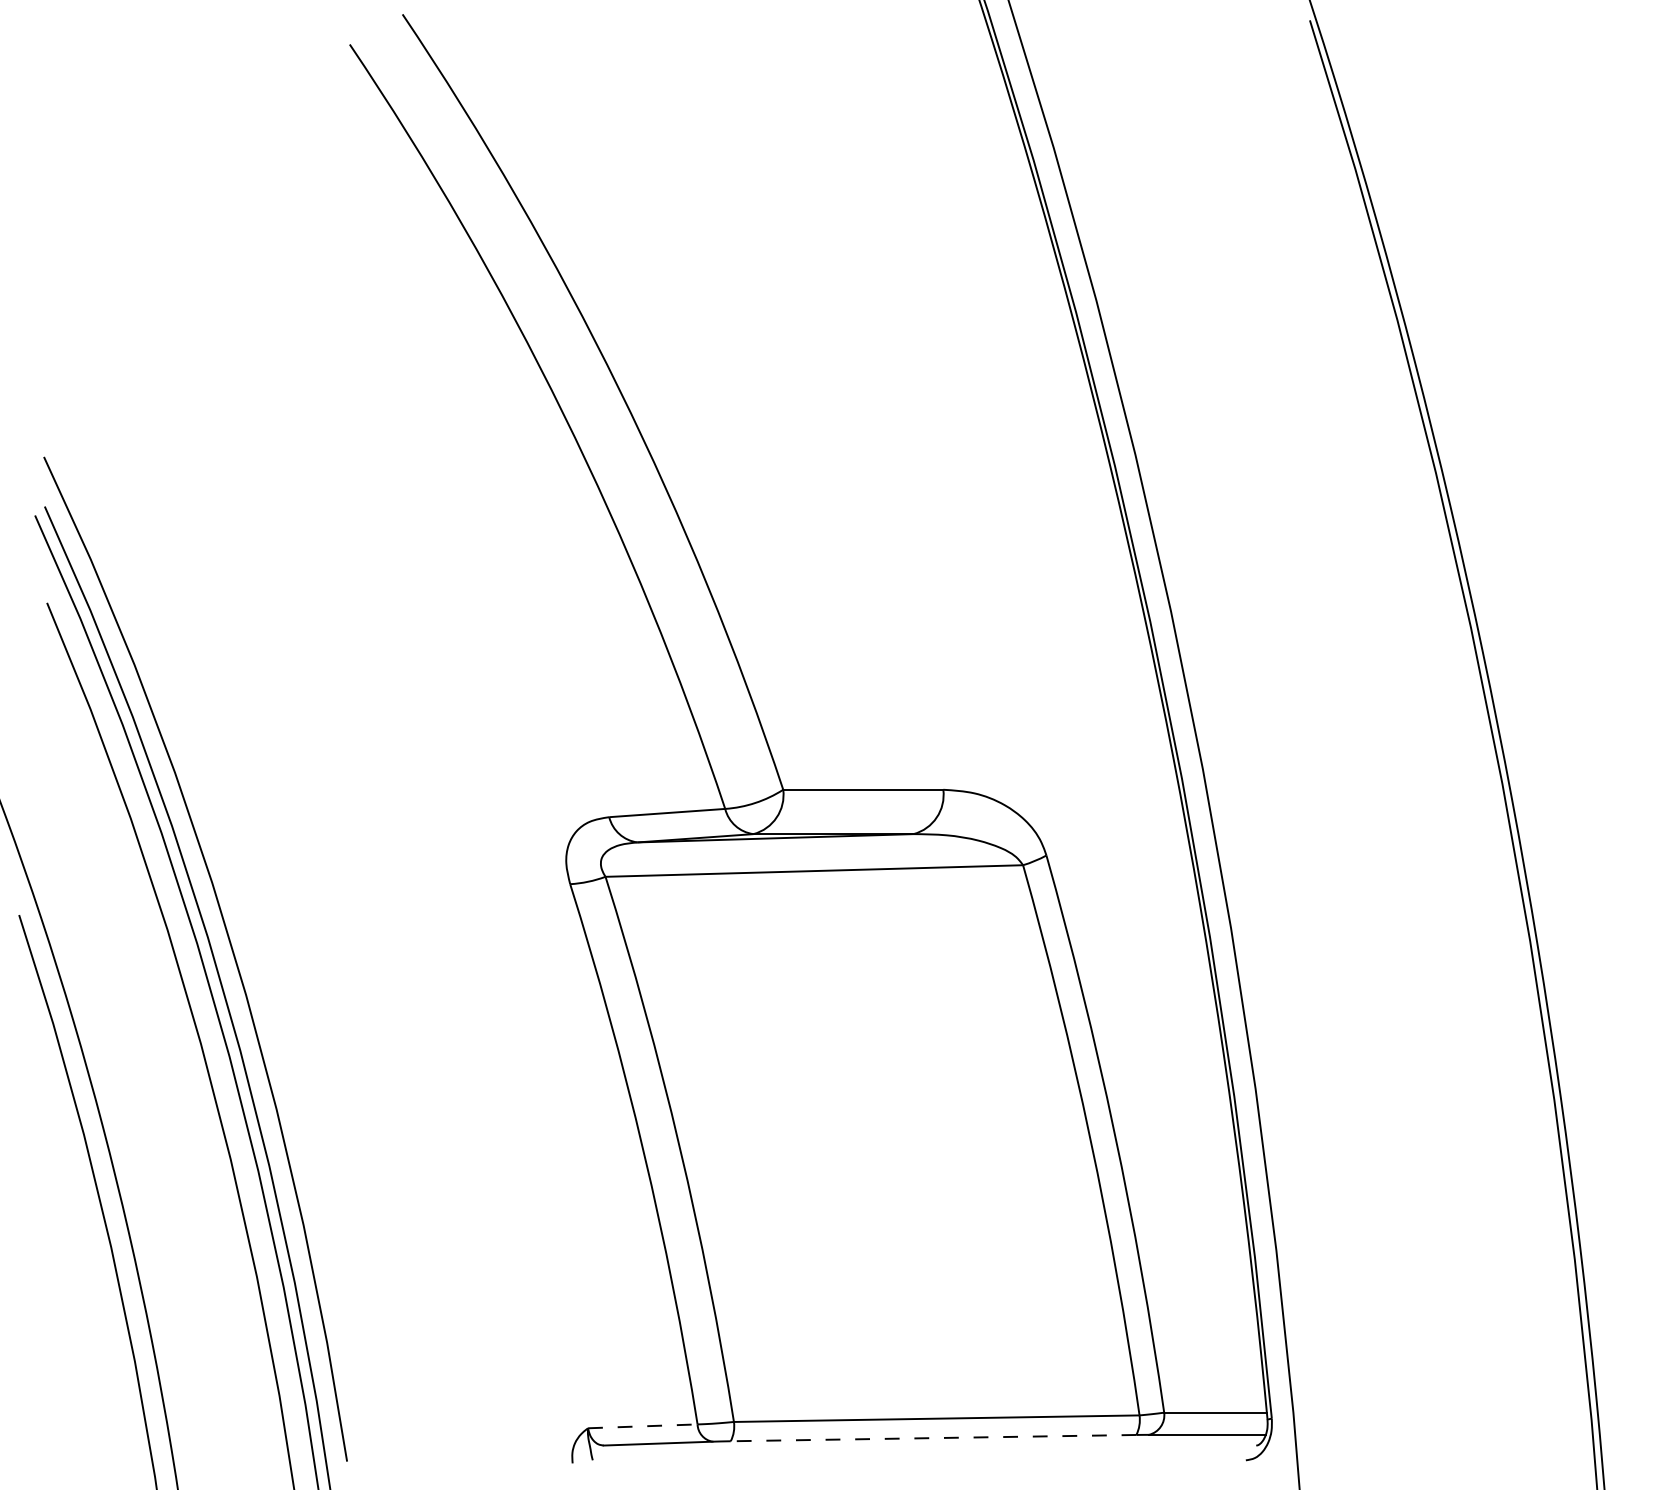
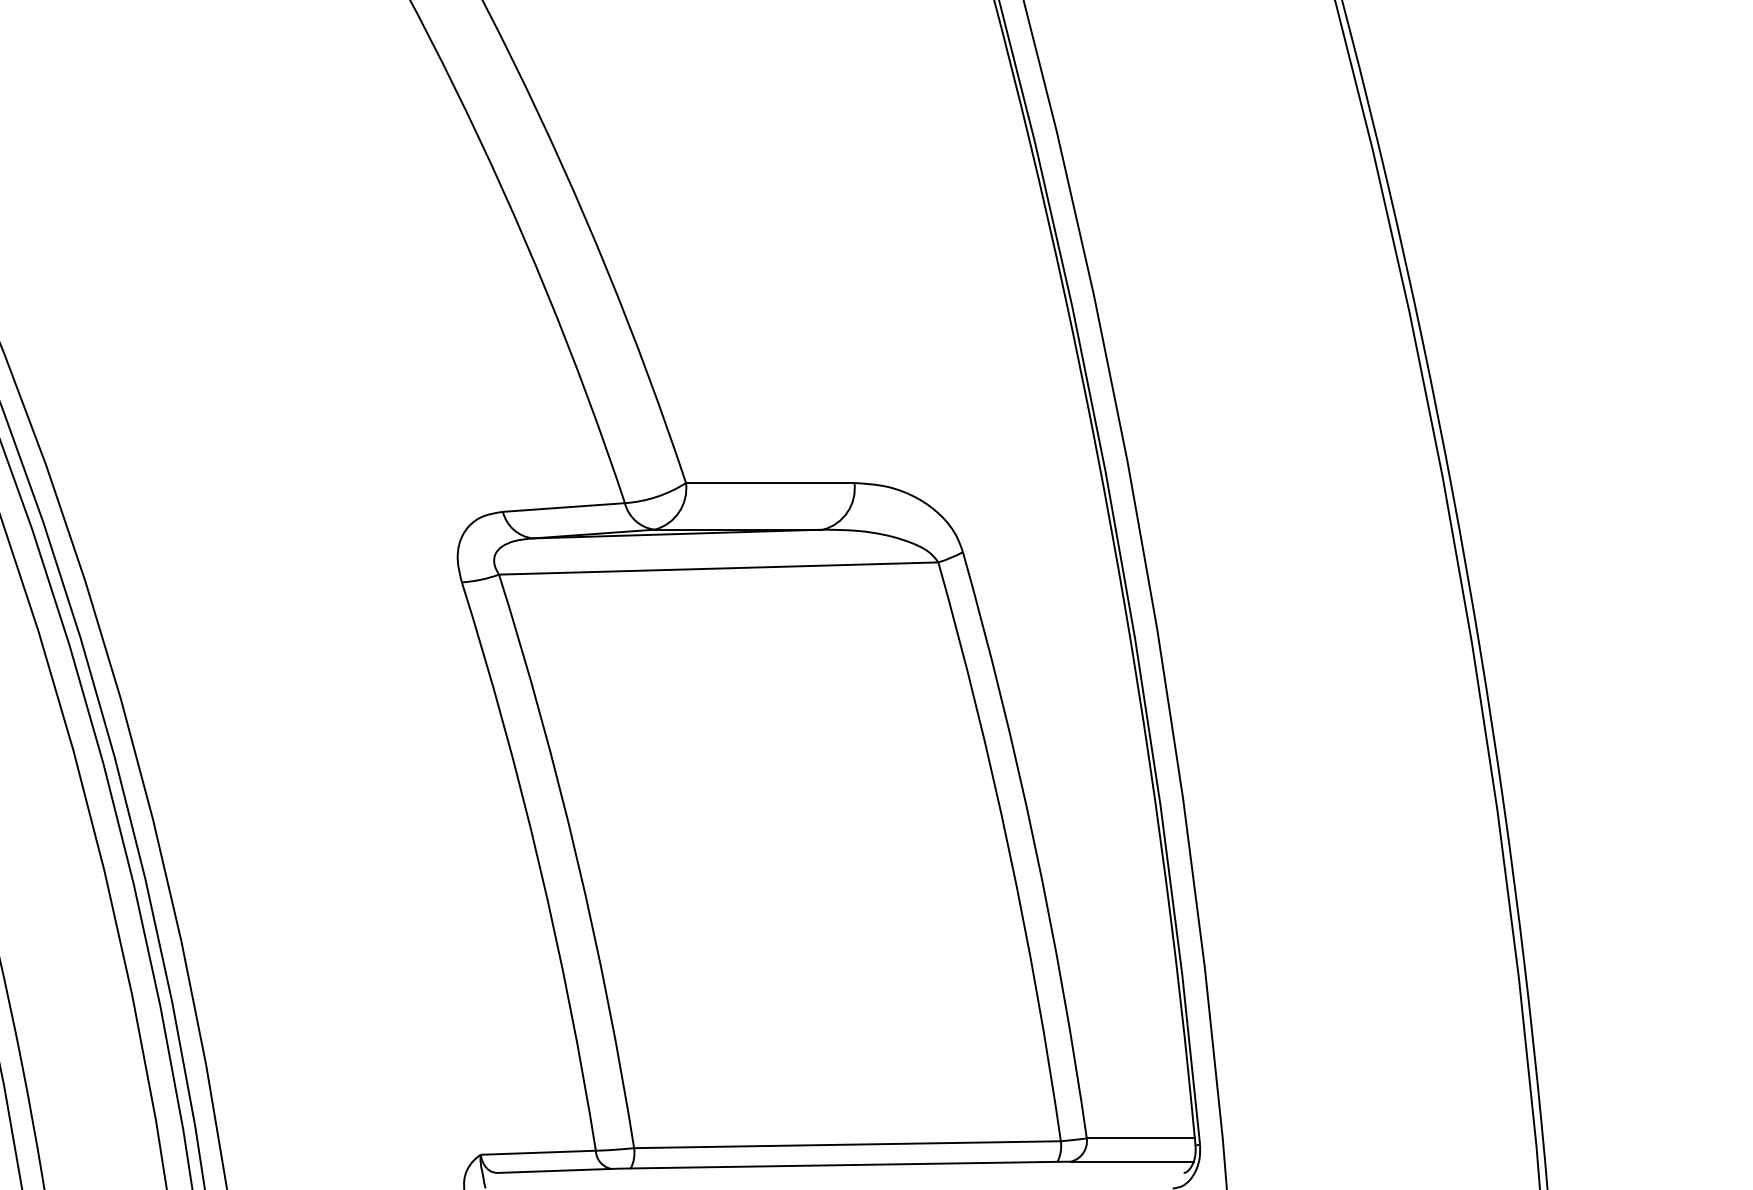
line: (642, 1426) -> (537, 1152), dashed -> solid
line: (933, 1438) -> (844, 1165), dashed -> solid

